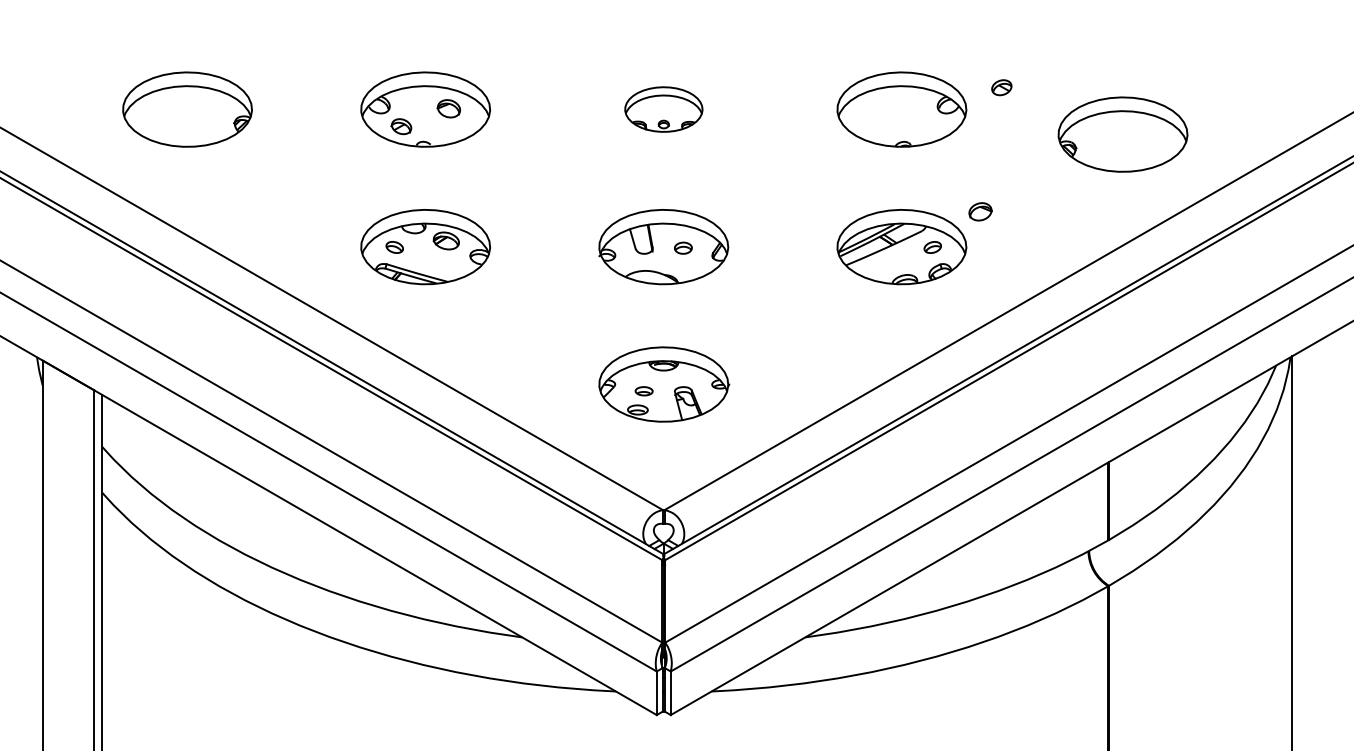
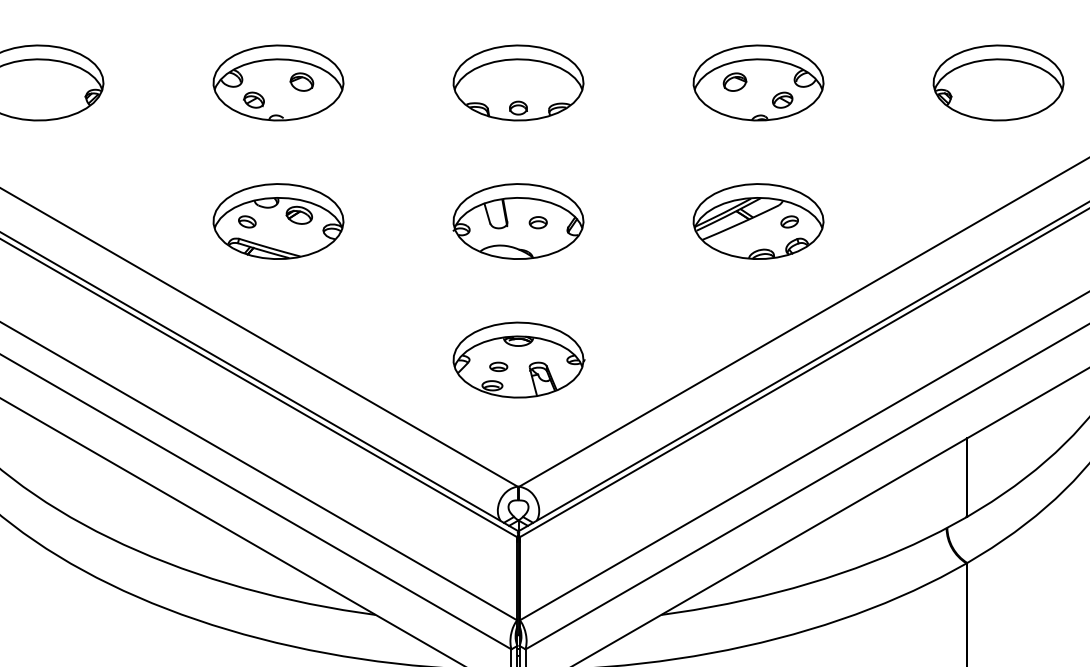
part: (1001, 87) -> (782, 99), moved
part: (663, 109) -> (518, 82), size x1.67
part: (1122, 134) -> (998, 82), moved
part: (980, 211) -> (734, 81), moved

